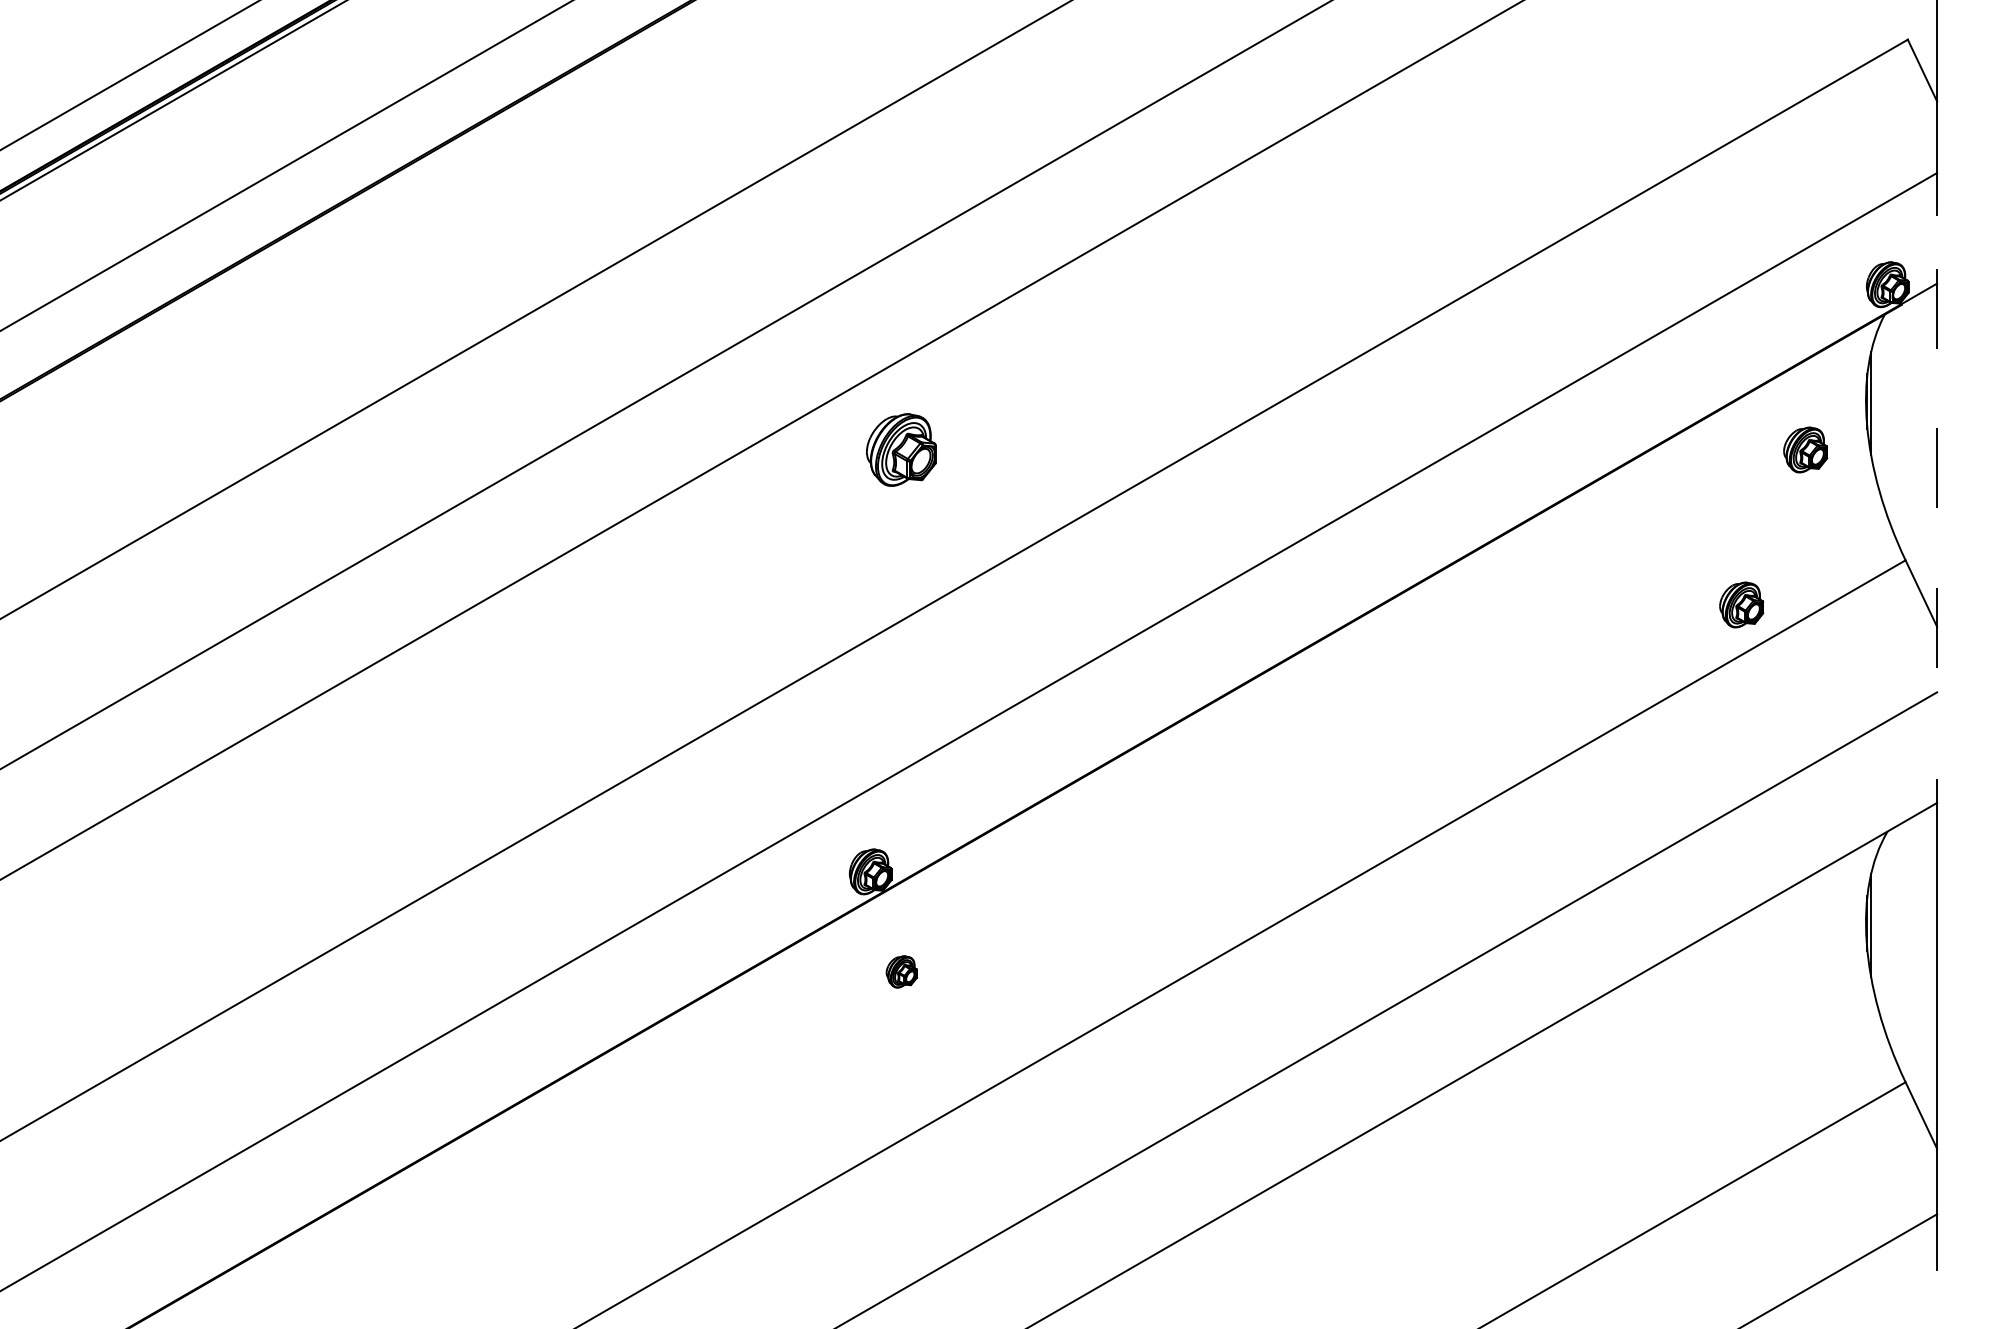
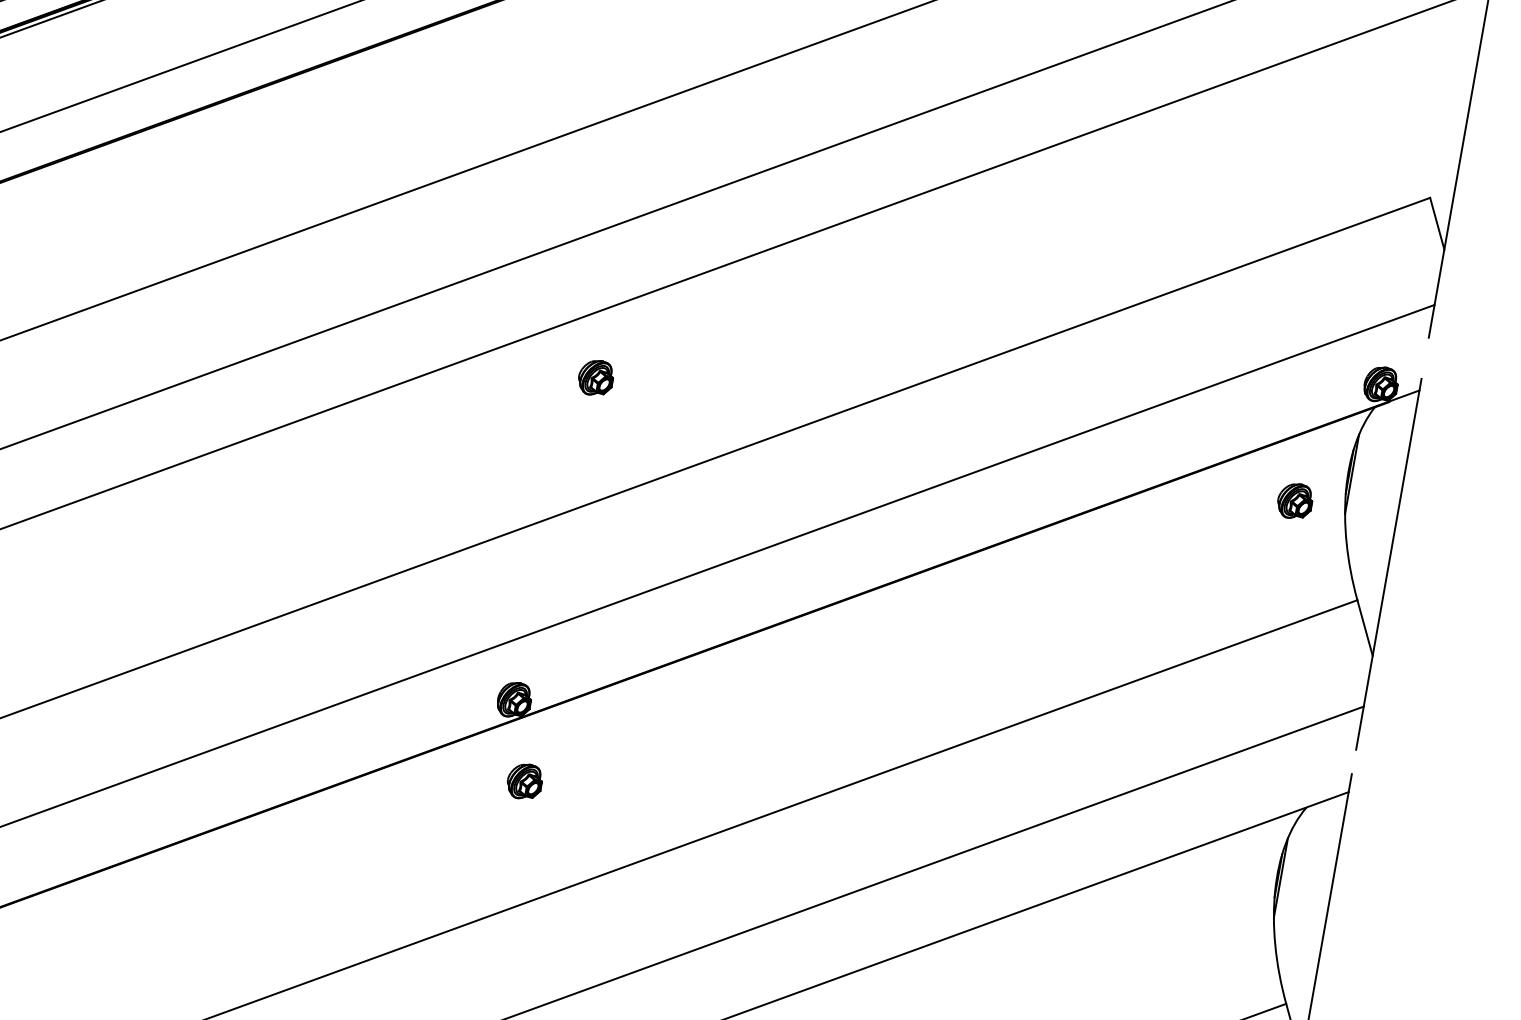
part: (901, 449) -> (595, 377), size x0.62
line: (1937, 508) -> (1389, 564), dashed -> solid
part: (1741, 604) -> (1224, 611), removed
part: (901, 971) -> (524, 781), size x1.43

